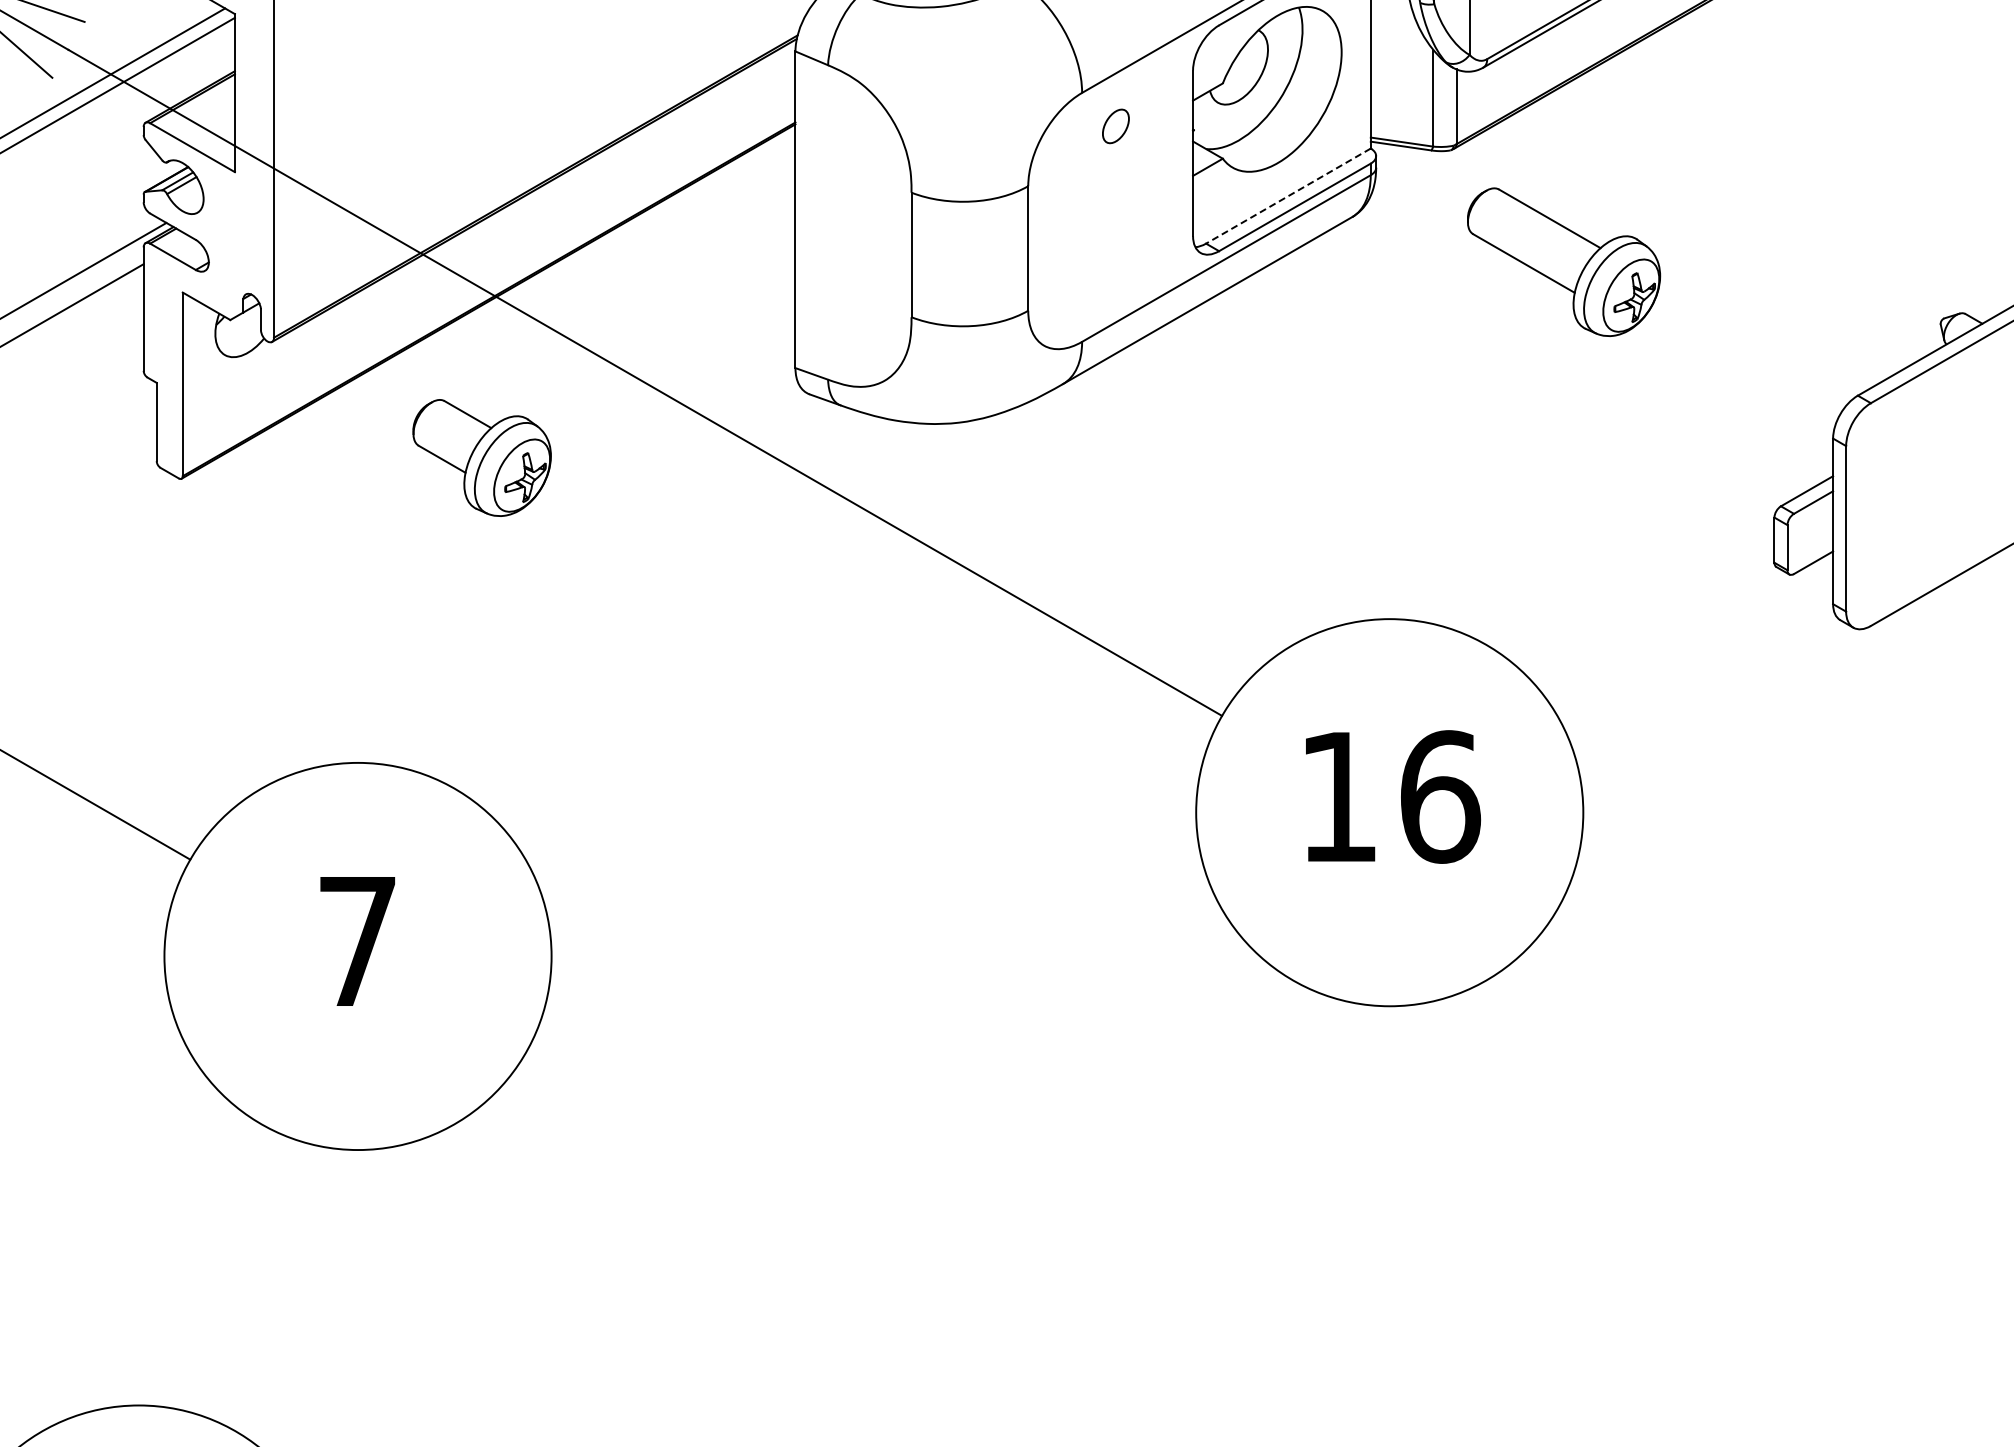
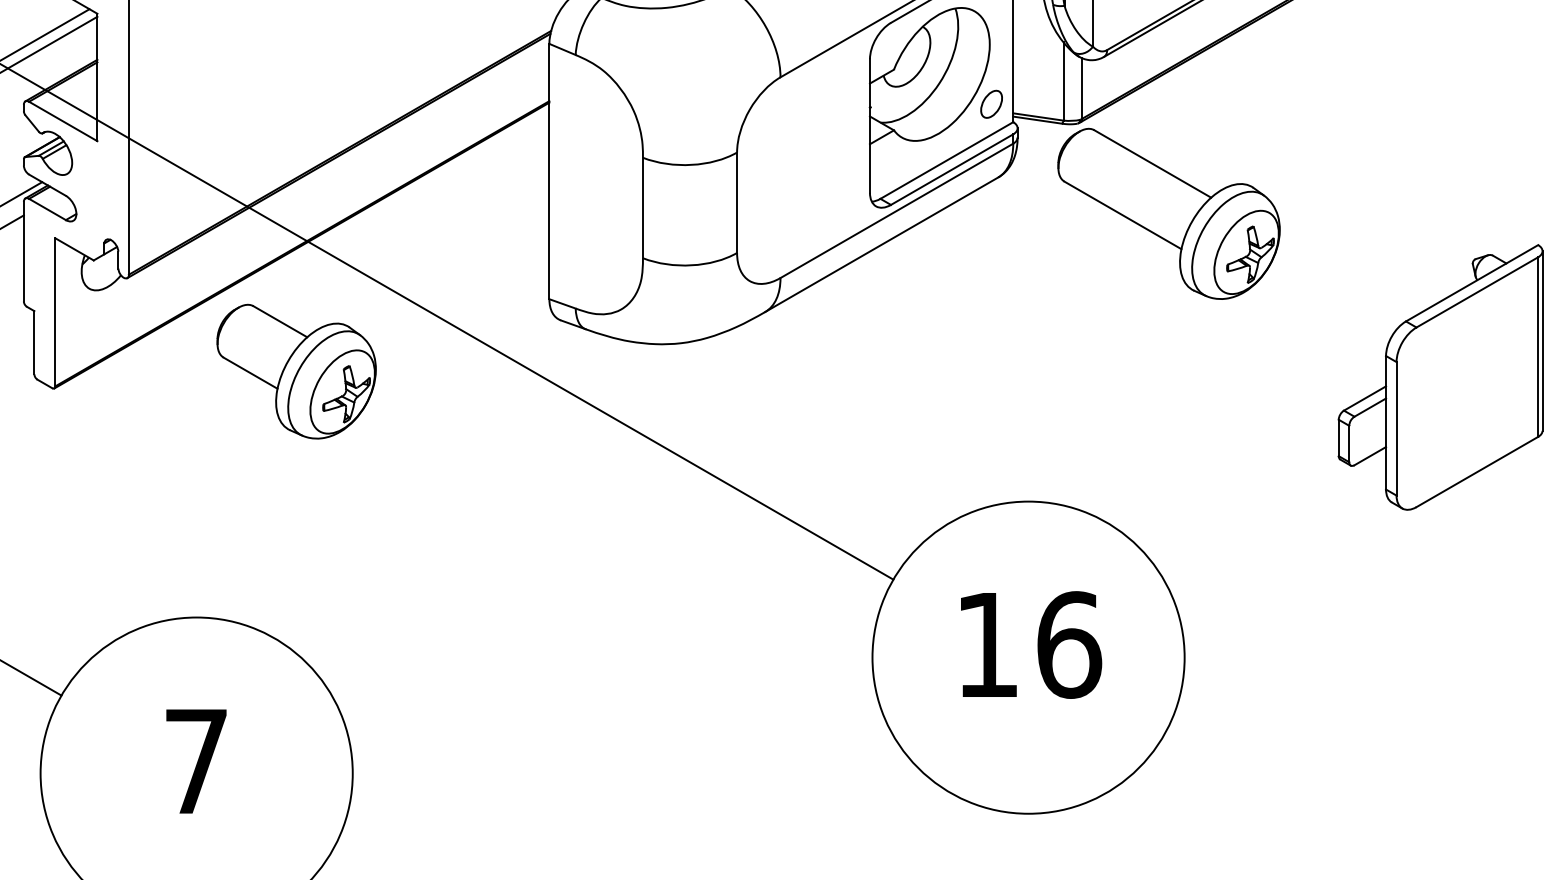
part: (1115, 126) -> (991, 104), moved
line: (1288, 196) -> (946, 160), dashed -> solid
part: (1563, 261) -> (1168, 213), size x1.43
part: (482, 457) -> (297, 371), size x1.43

